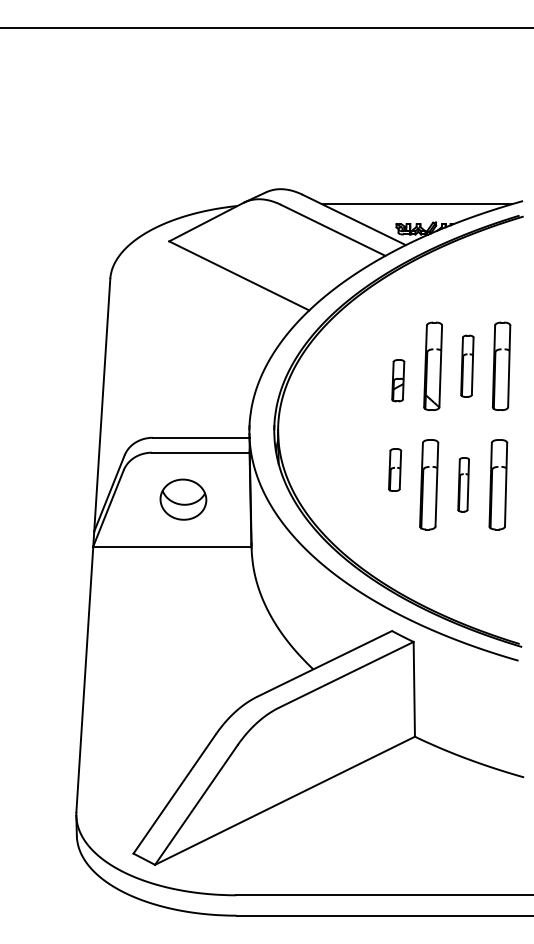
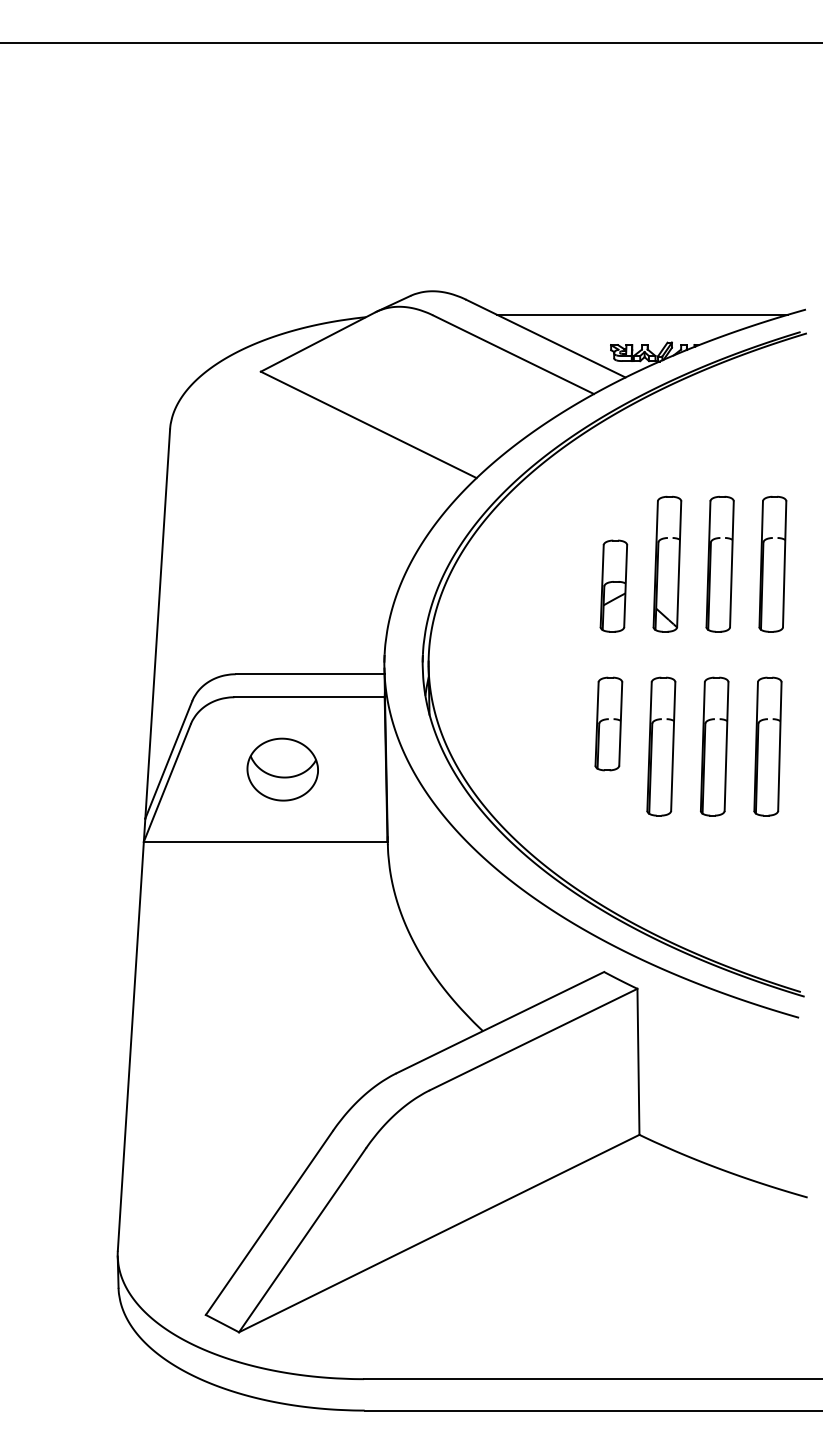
part: (467, 365) -> (720, 562), size x1.43
part: (397, 380) -> (612, 586), size x1.43
part: (394, 469) -> (607, 723), size x1.43
part: (463, 484) -> (714, 746), size x1.67

